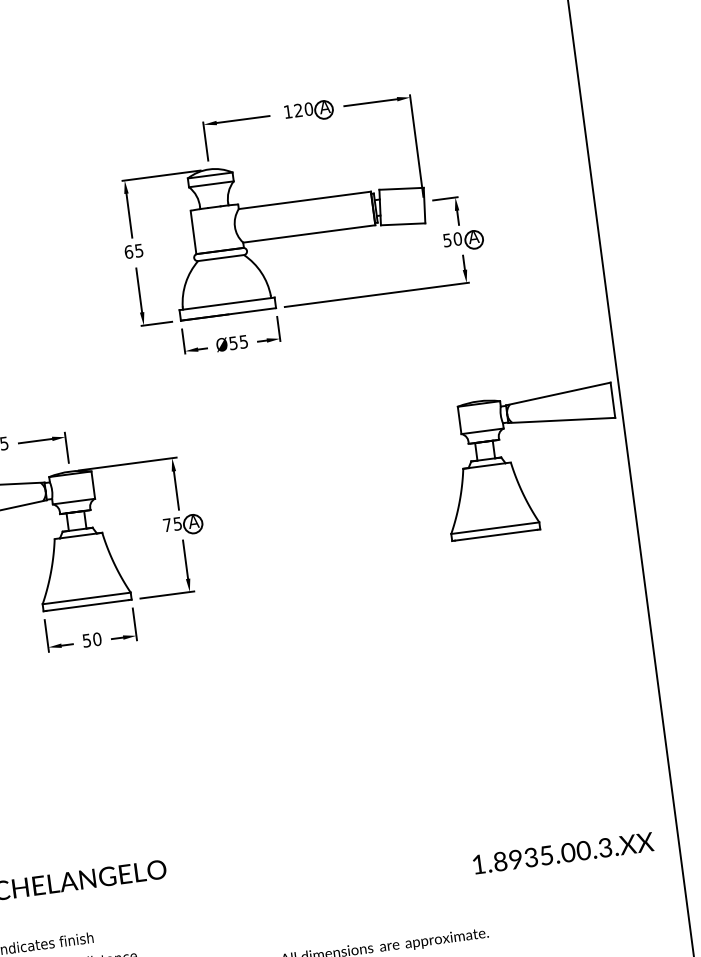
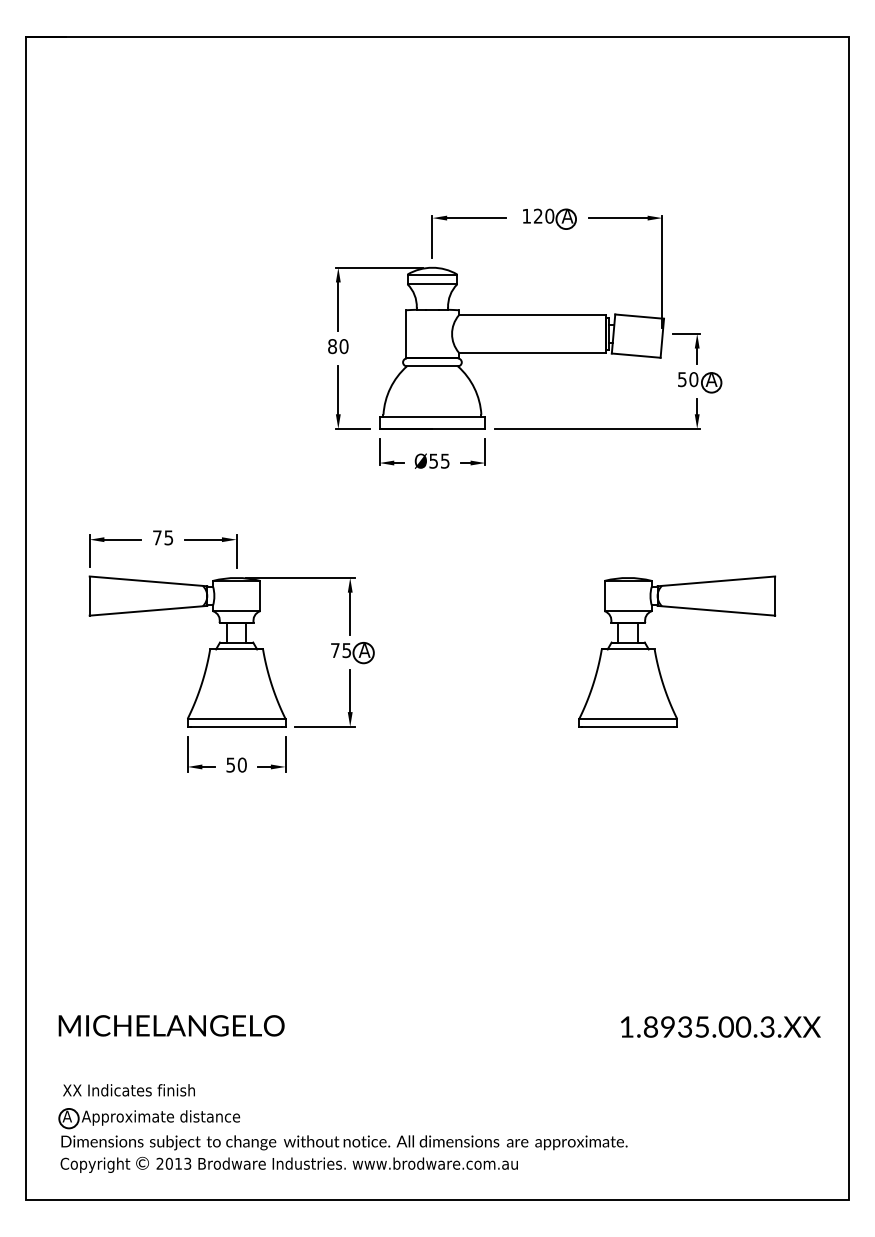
text: (134, 251) -> (338, 346), 65 -> 80
part: (514, 469) -> (657, 657), moved
text: (563, 852) -> (720, 1026), moved

